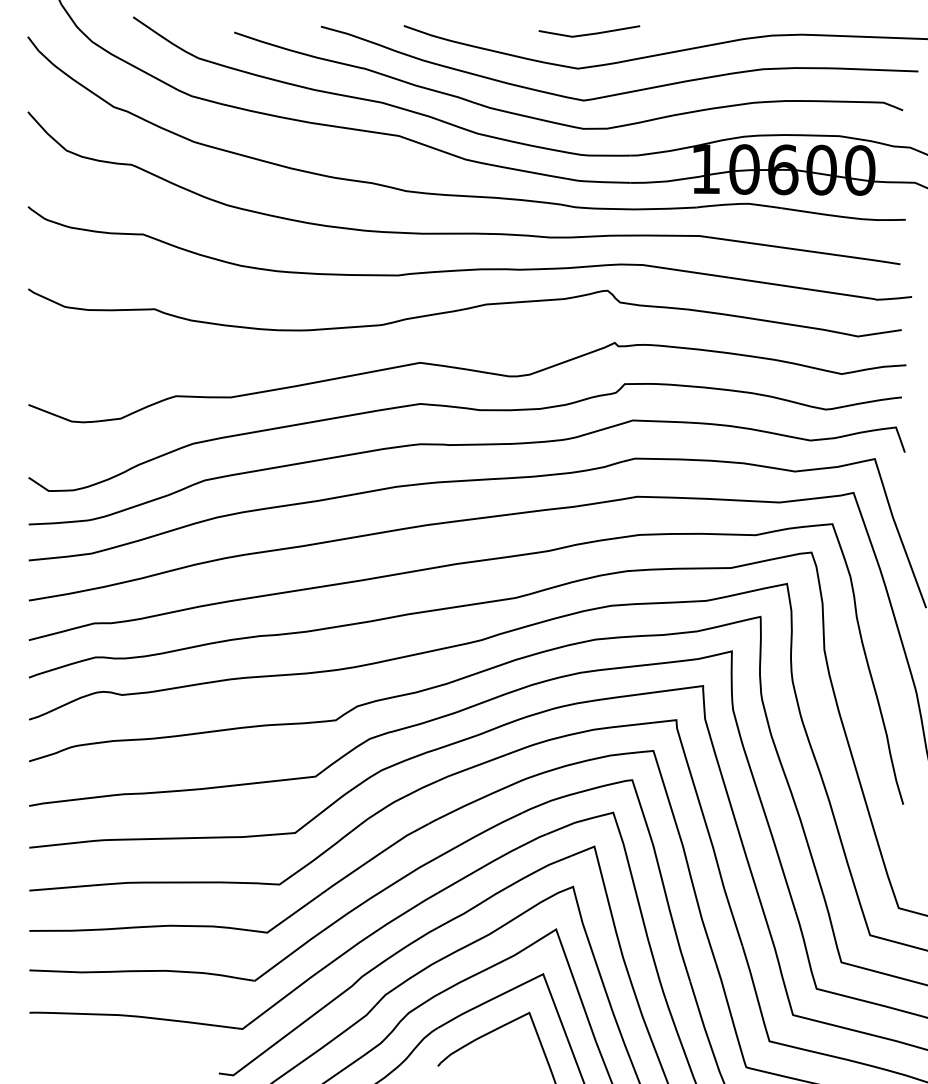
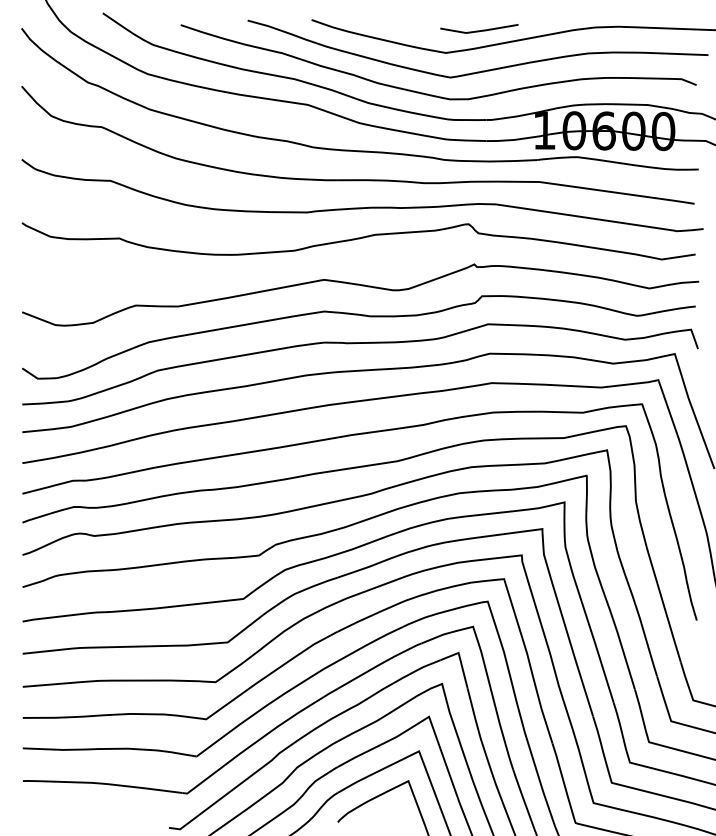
curve: (589, 33) -> (479, 30), moved

